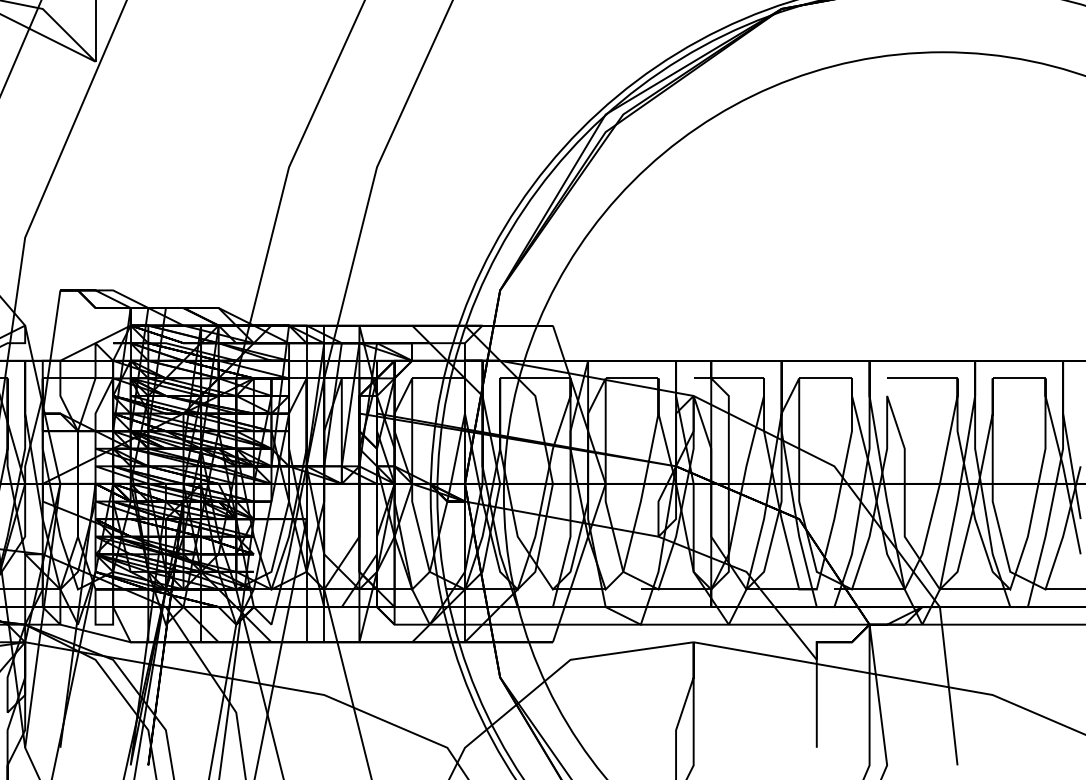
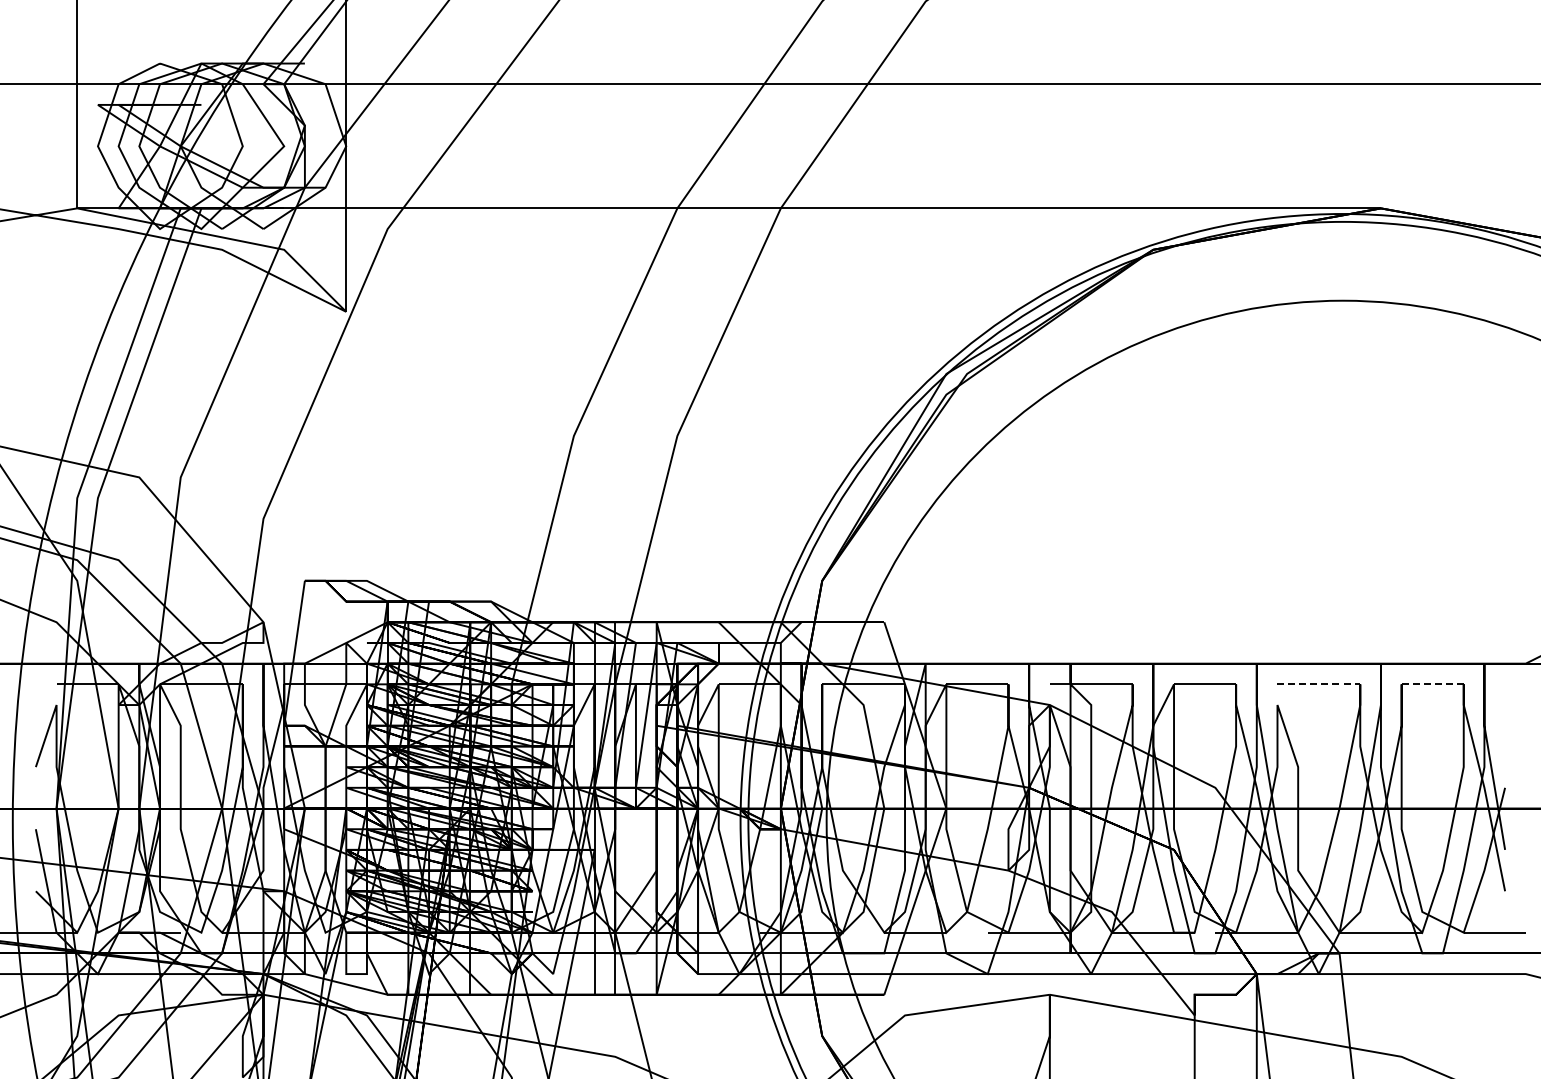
line: (922, 378) -> (1319, 684), solid -> dashed
line: (1019, 378) -> (1433, 684), solid -> dashed

